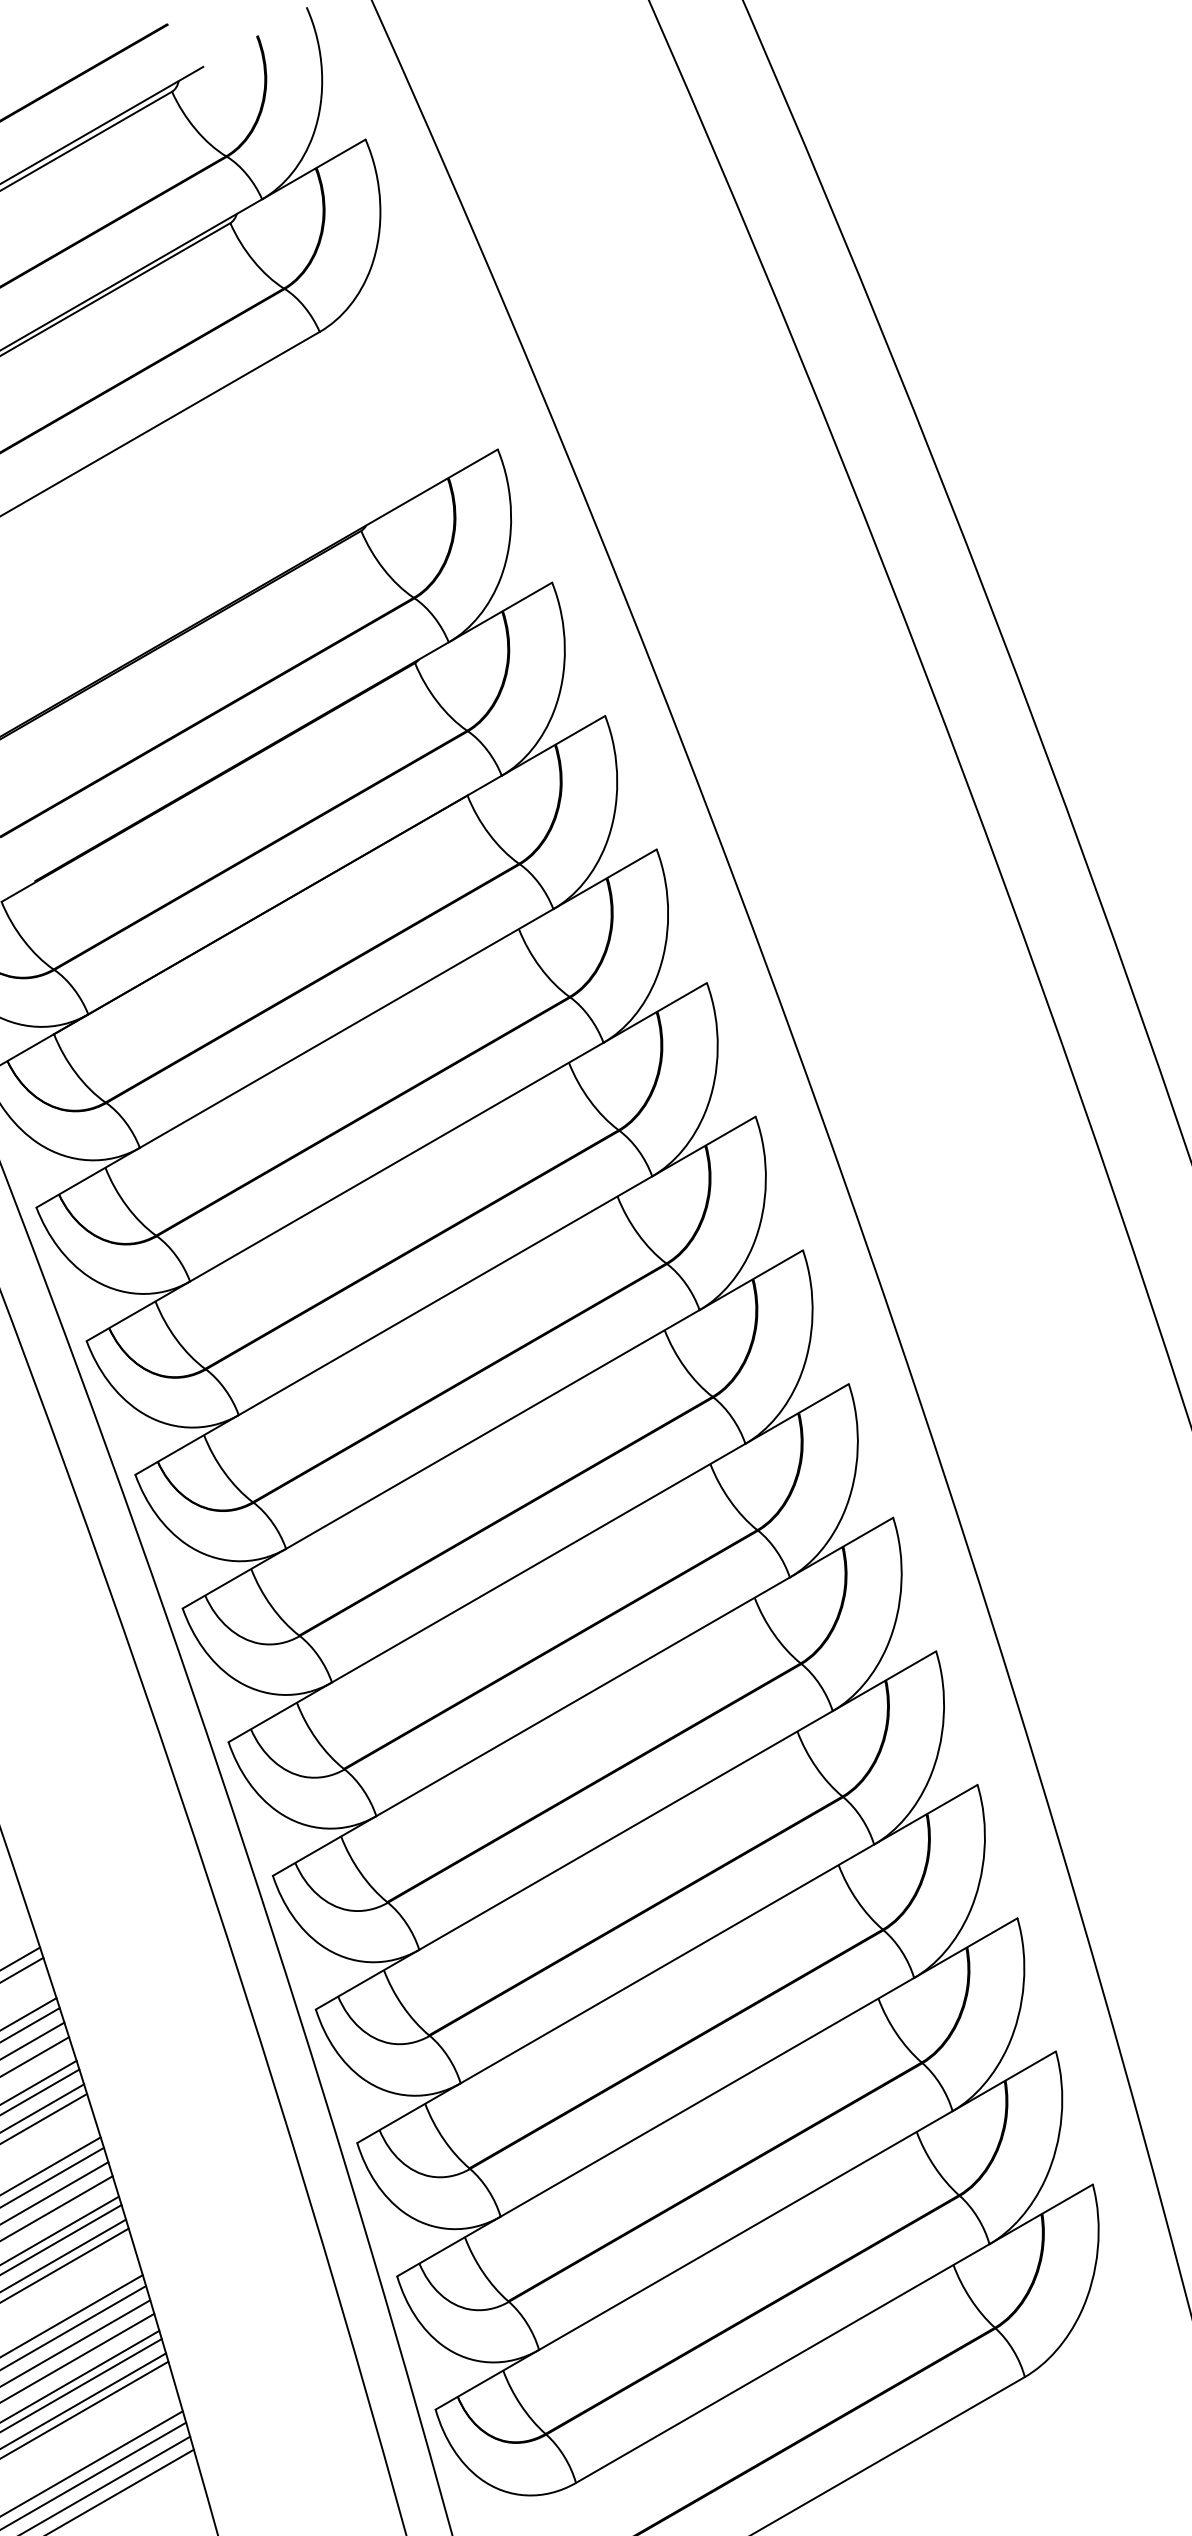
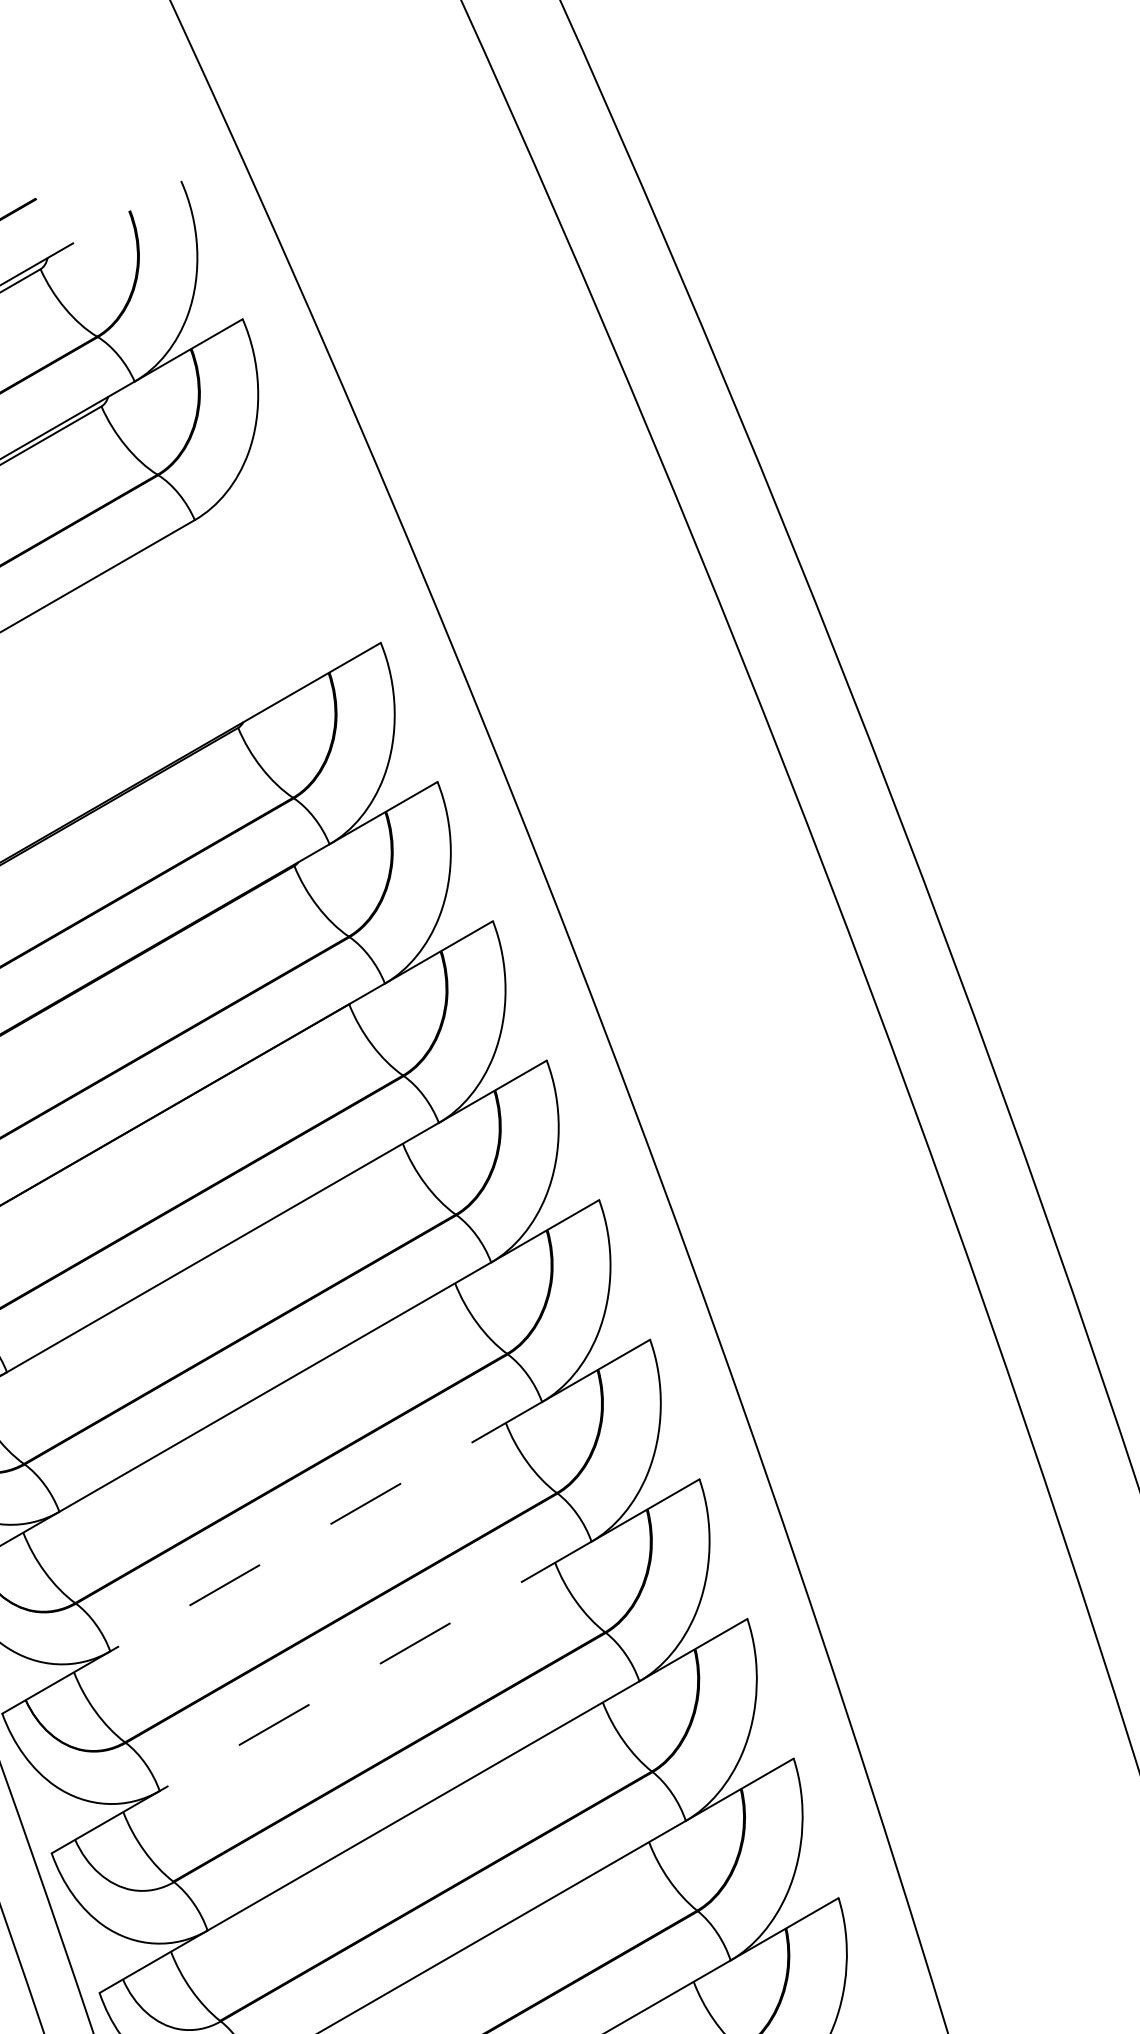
line: (445, 1295) -> (326, 1526), solid -> dashed
line: (492, 1429) -> (375, 1666), solid -> dashed

